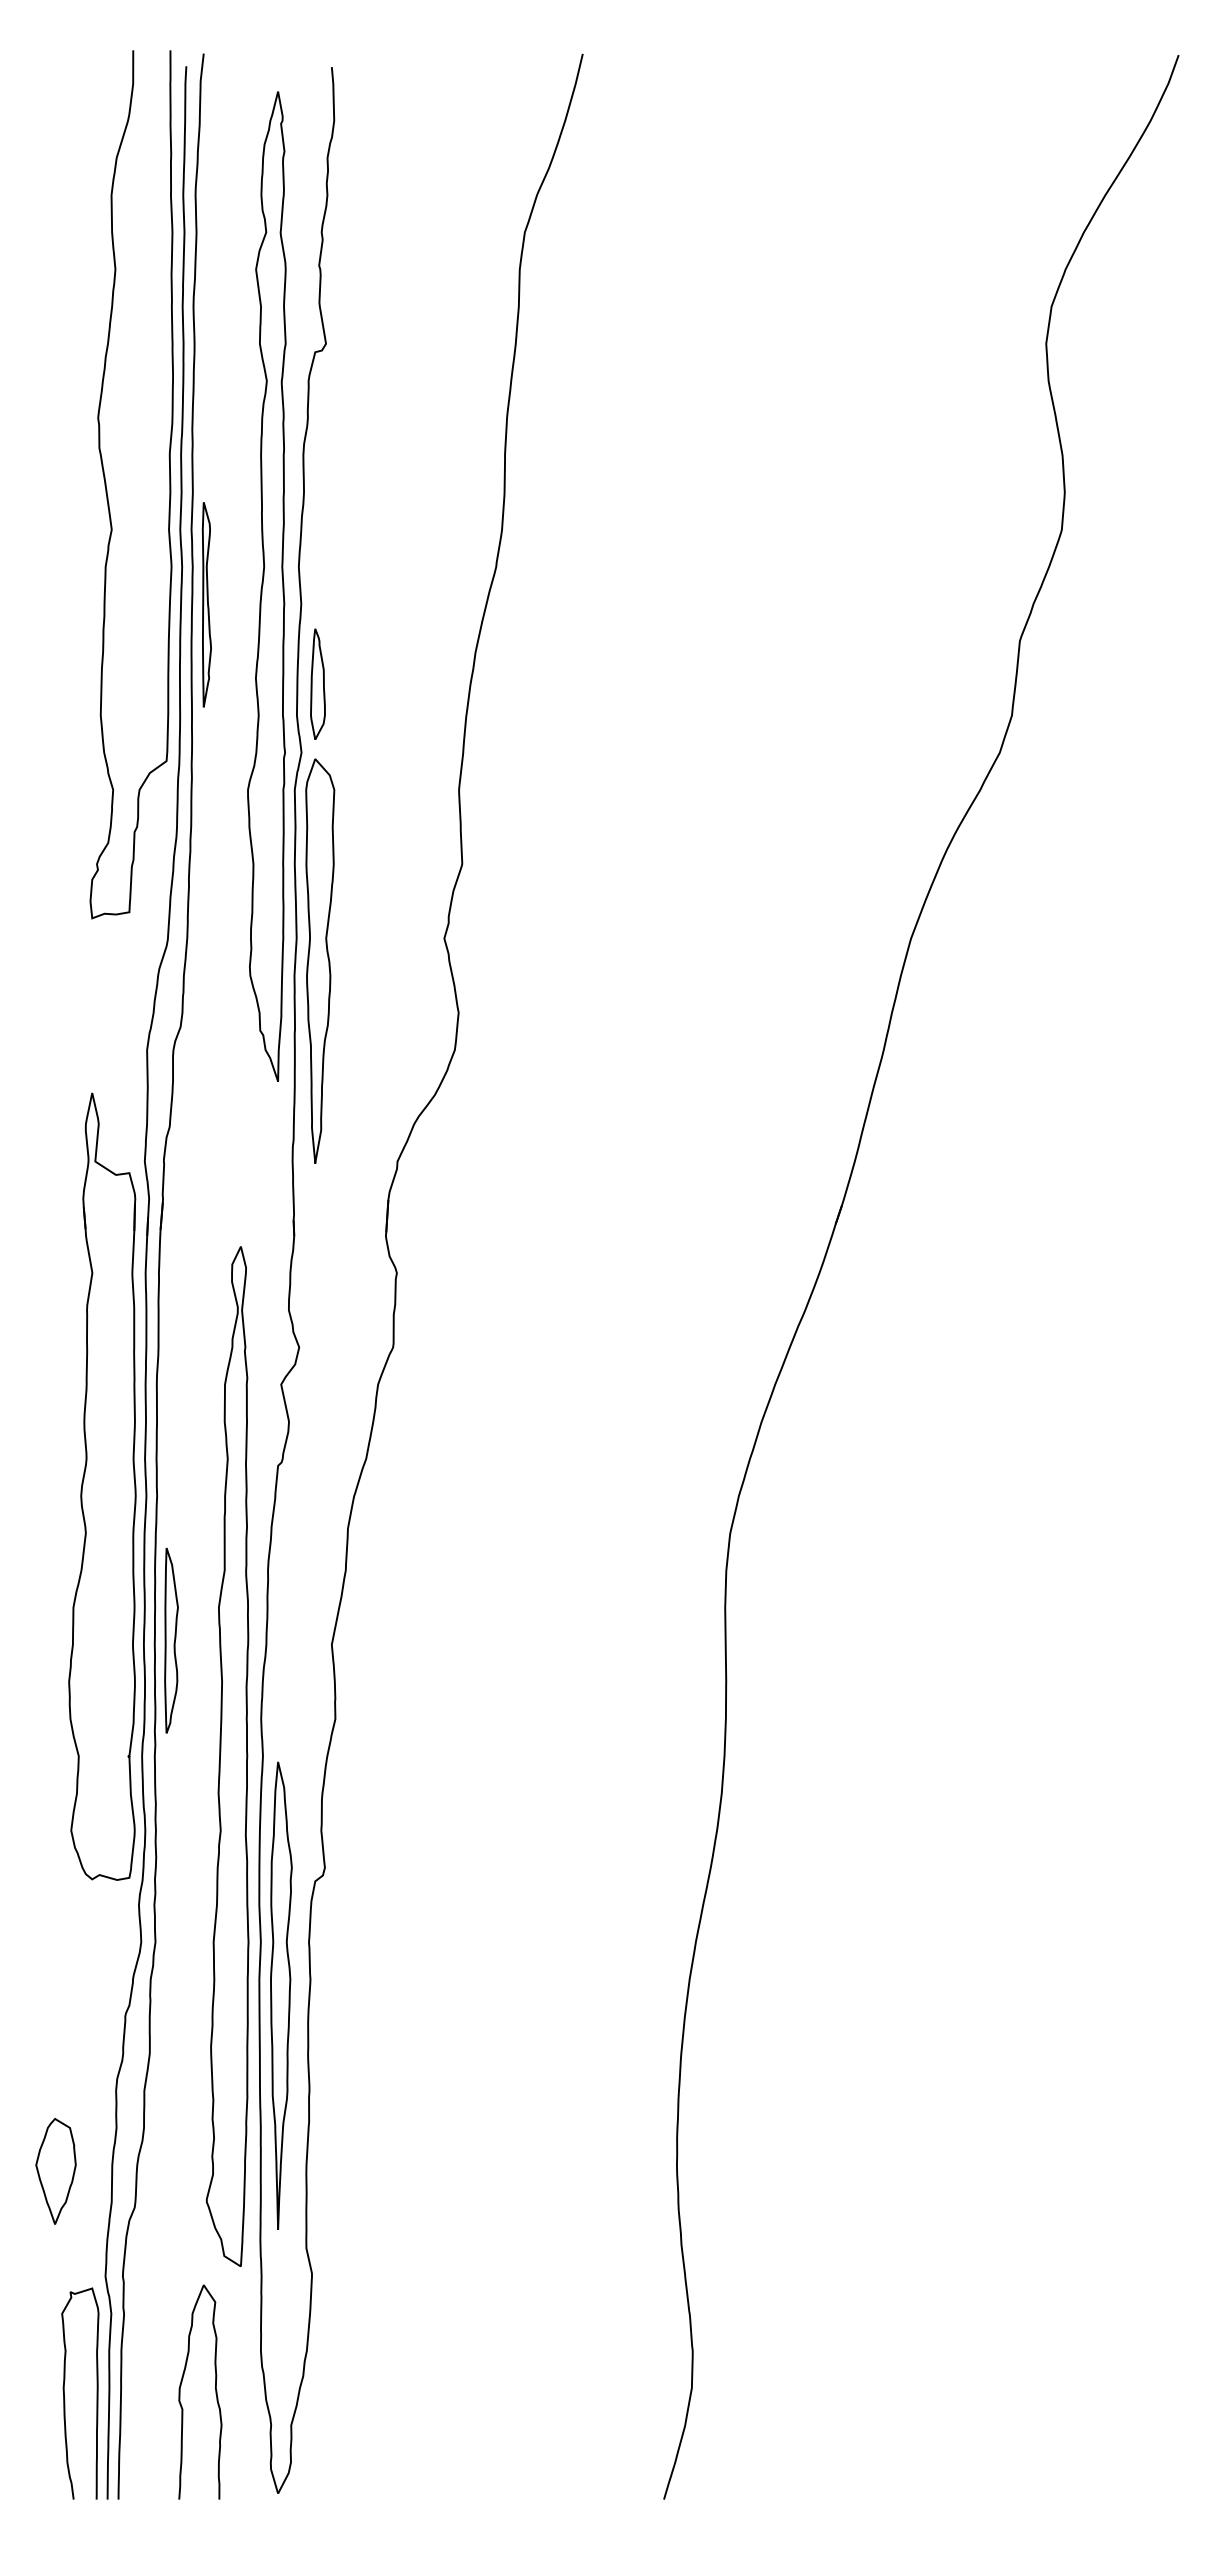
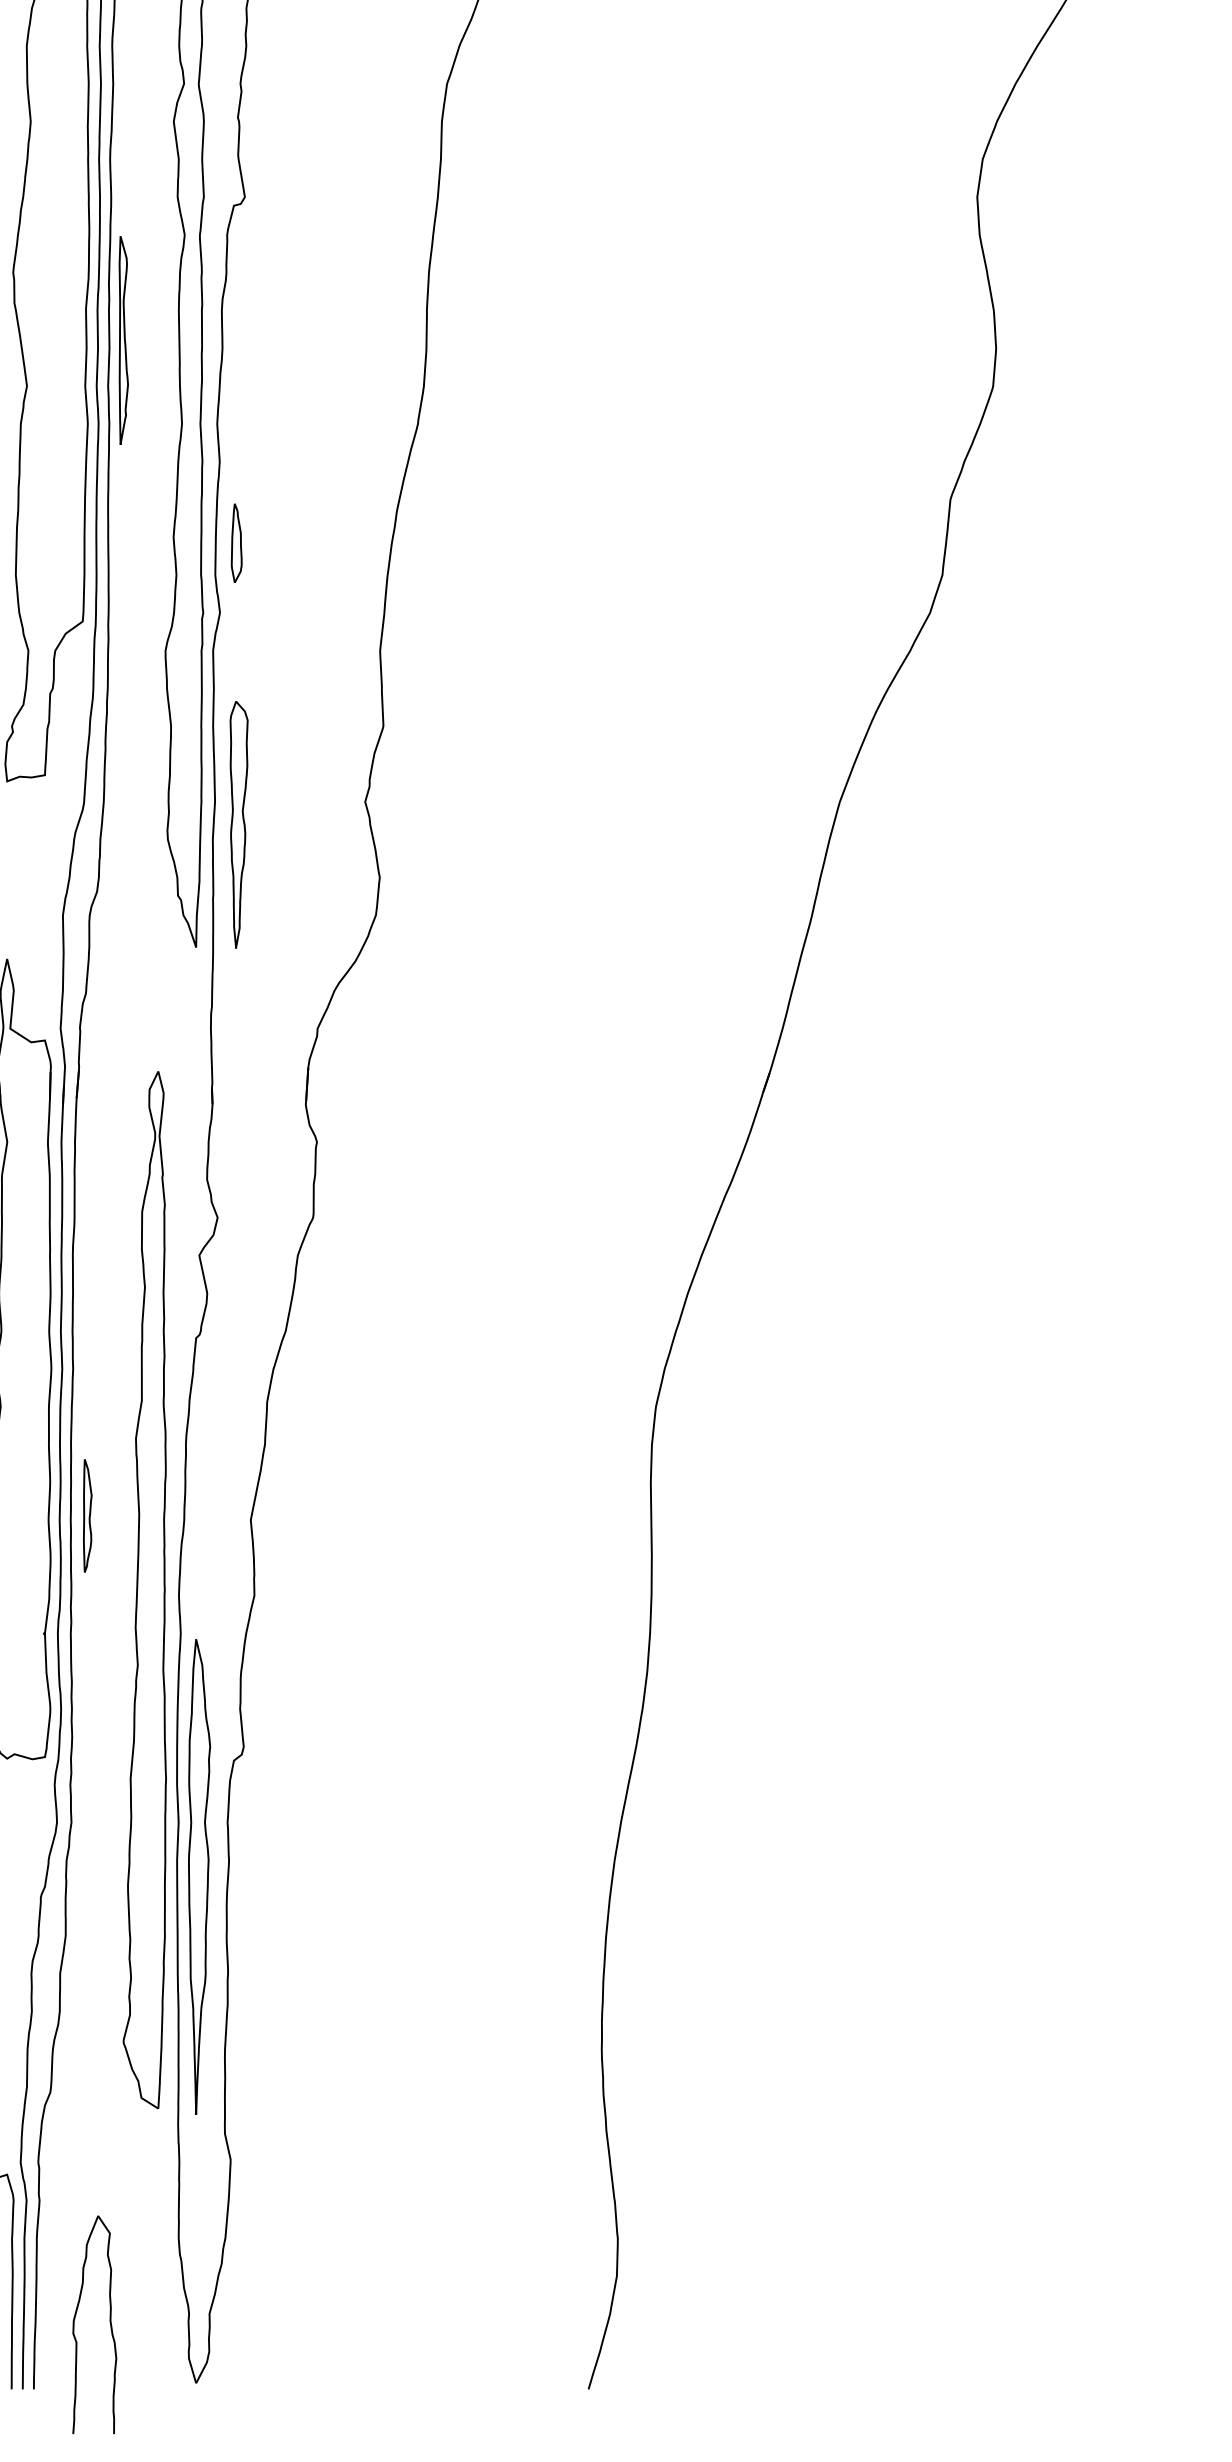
part: (206, 604) -> (123, 340), moved
part: (317, 683) -> (236, 542), size x0.7
part: (320, 960) -> (239, 824), size x0.6
part: (171, 1640) -> (87, 1515), size x0.6
part: (227, 1756) -> (144, 1589), moved
curve: (215, 2391) -> (110, 2324), moved

